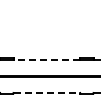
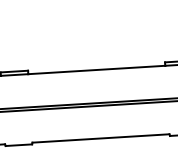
line: (46, 59) -> (96, 69), dashed -> solid
line: (47, 92) -> (102, 137), dashed -> solid

